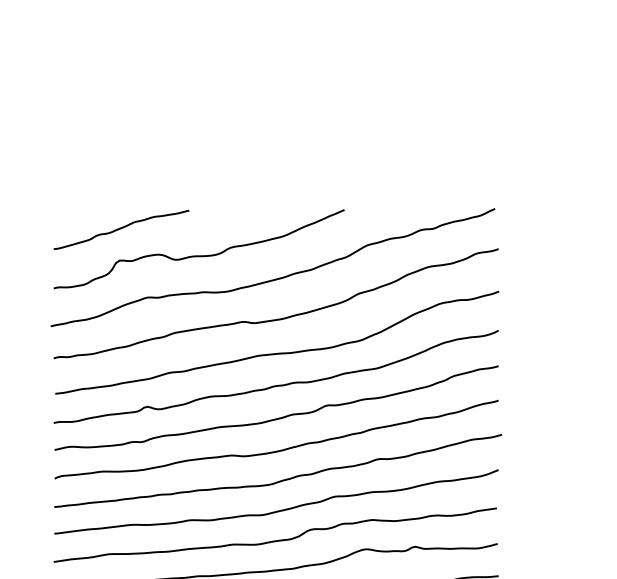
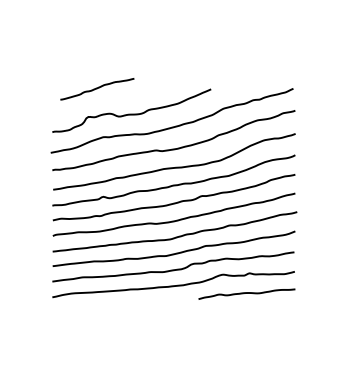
curve: (121, 230) -> (97, 89), moved

